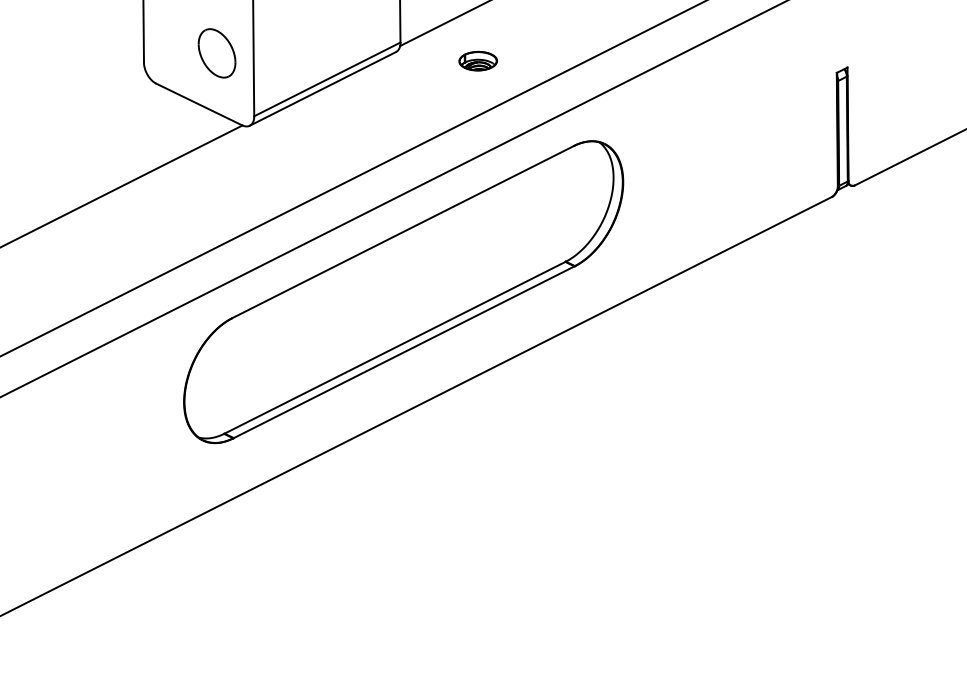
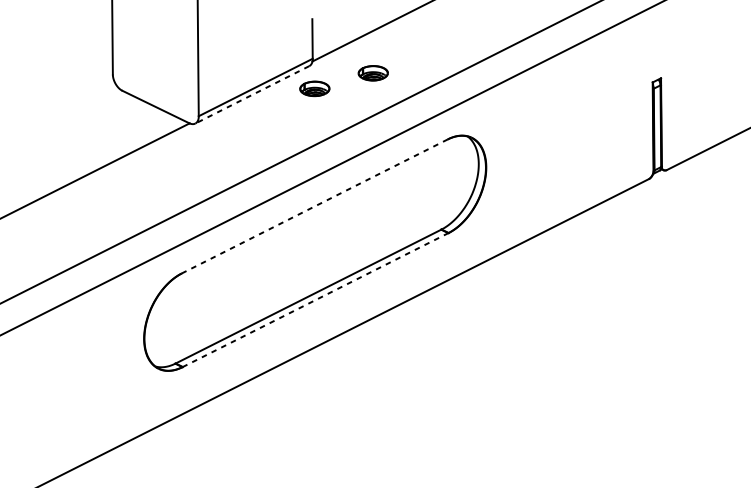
part: (216, 53) -> (169, 67), removed
part: (402, 81) -> (314, 89), added
line: (322, 88) -> (251, 94), solid -> dashed
line: (403, 231) -> (315, 205), solid -> dashed
line: (403, 352) -> (315, 300), solid -> dashed

